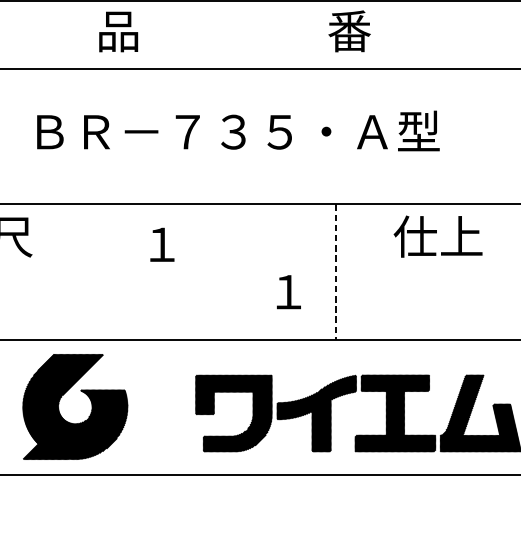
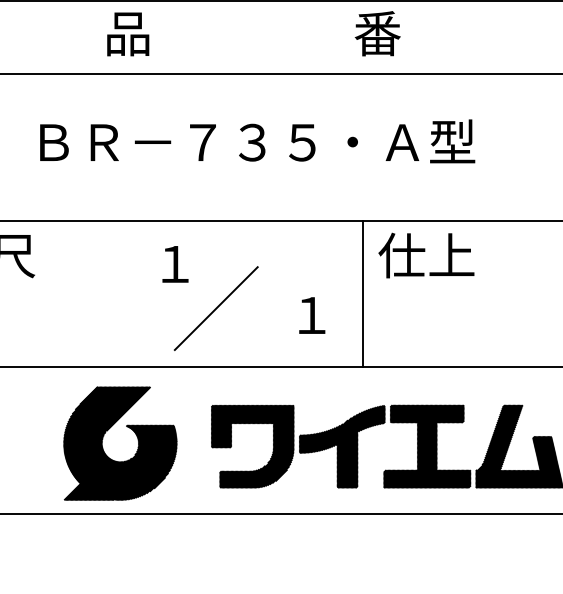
text: (438, 236) -> (426, 255), moved
line: (335, 272) -> (362, 294), dashed -> solid
line: (199, 285) -> (215, 308), added
part: (84, 393) -> (130, 429), moved

